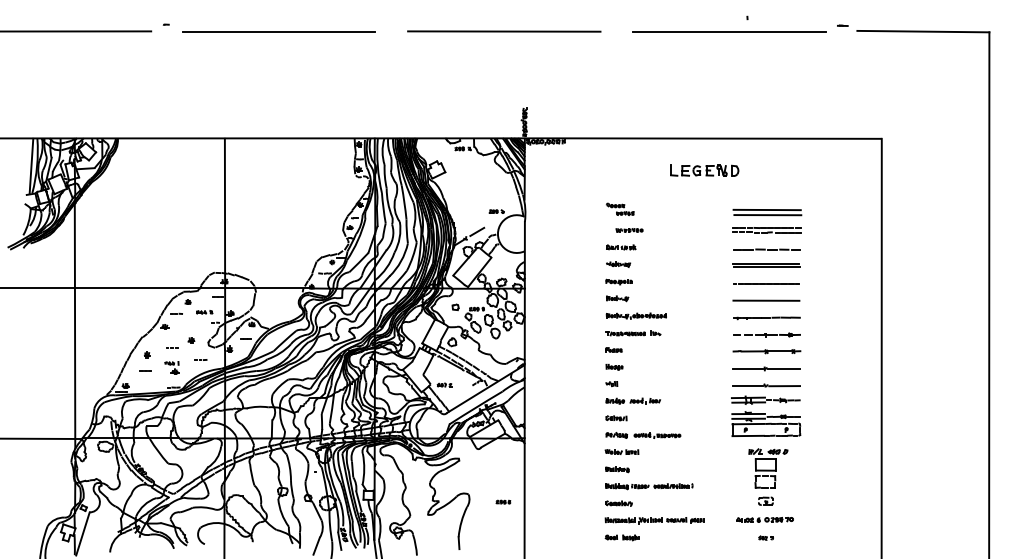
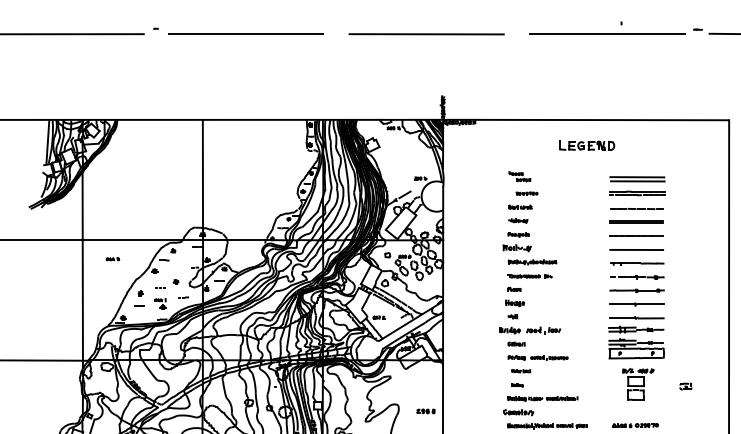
part: (617, 298) -> (517, 248), size x1.6
part: (204, 312) -> (112, 259), moved
part: (614, 366) -> (514, 302), size x1.4
part: (632, 400) -> (529, 329), size x1.4
part: (621, 451) -> (520, 370), size x0.7
part: (617, 469) -> (517, 385), size x0.6
part: (765, 500) -> (685, 385), moved
part: (503, 501) -> (426, 410), size x1.6
part: (618, 503) -> (518, 412), size x1.4

